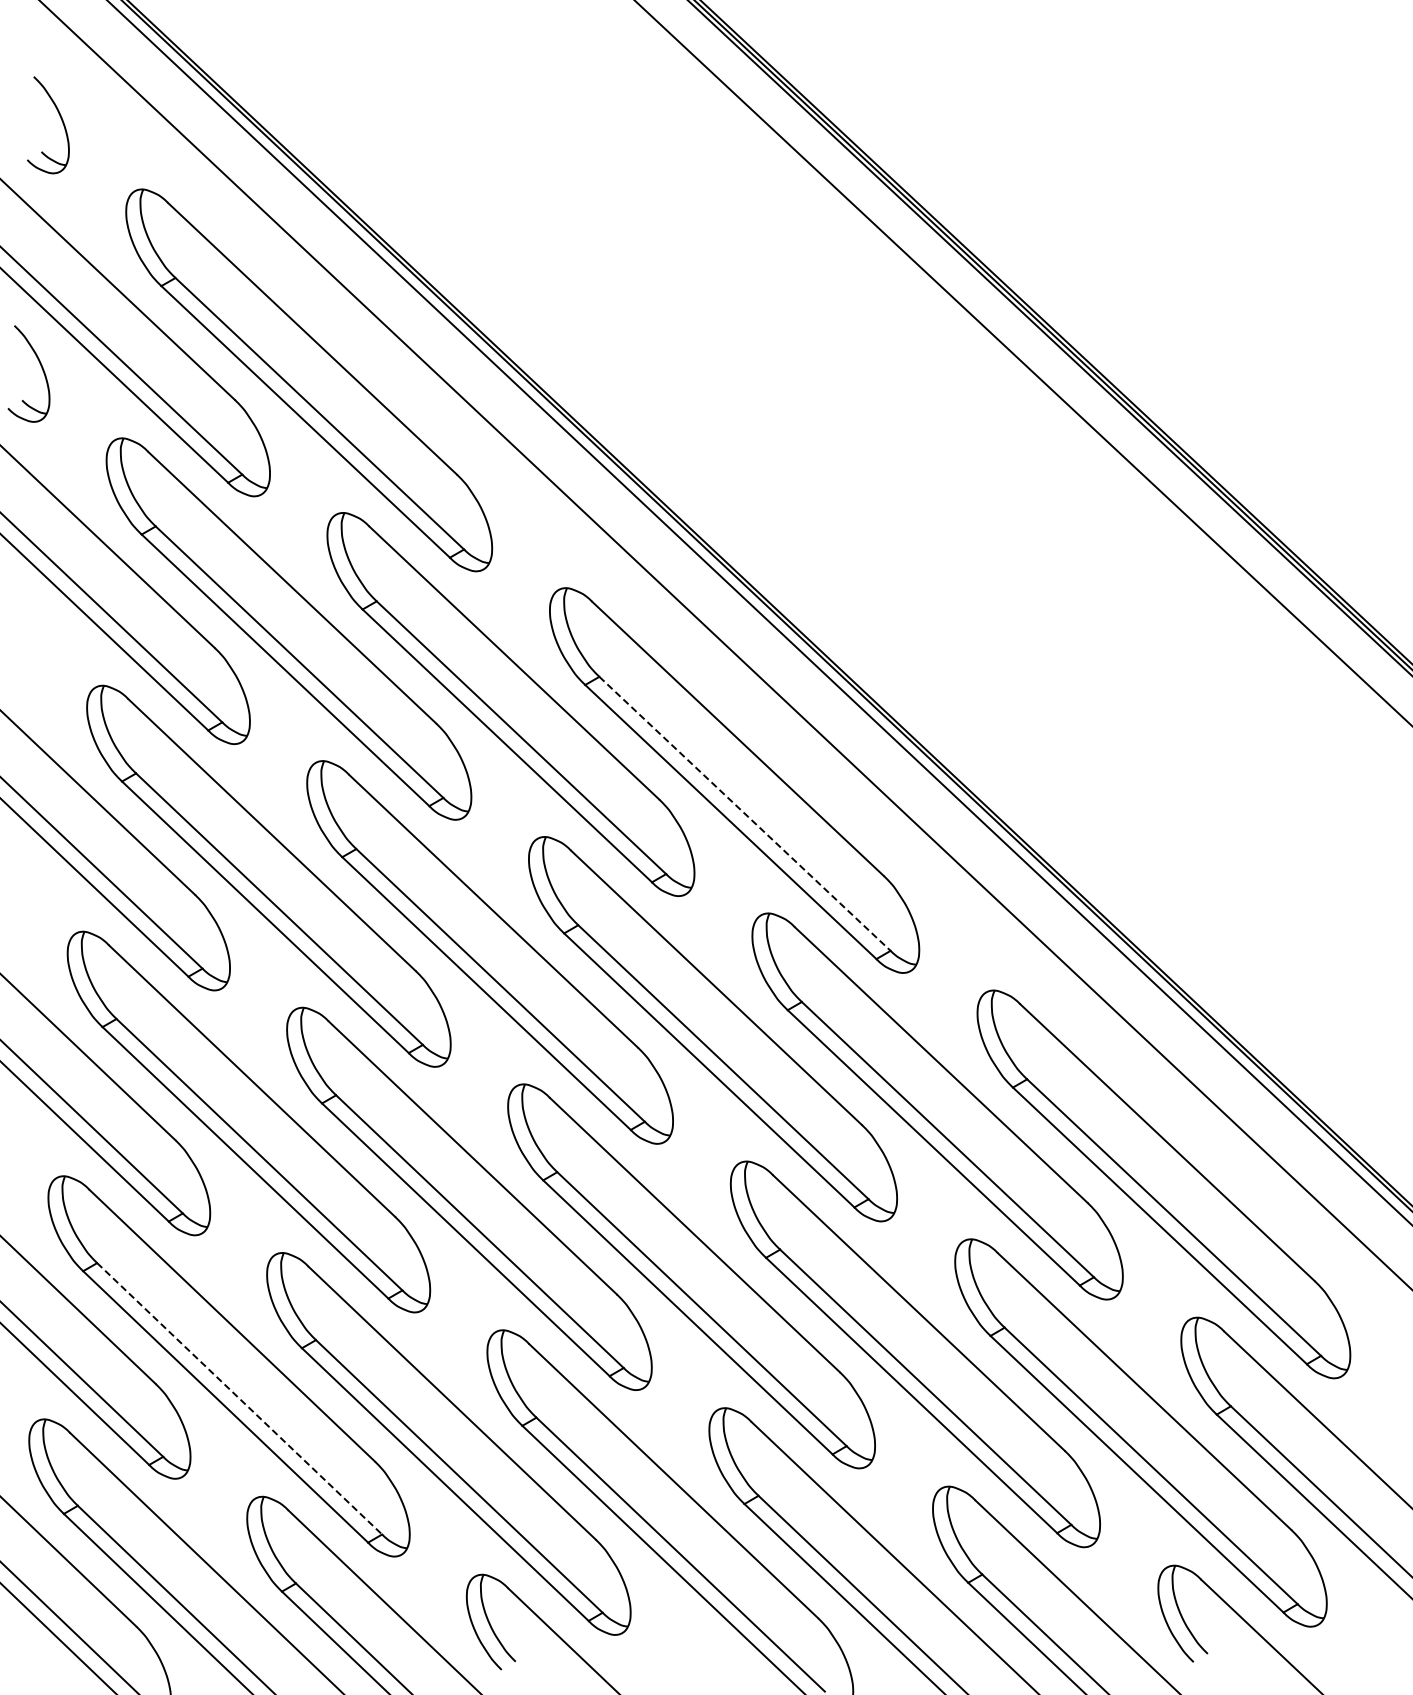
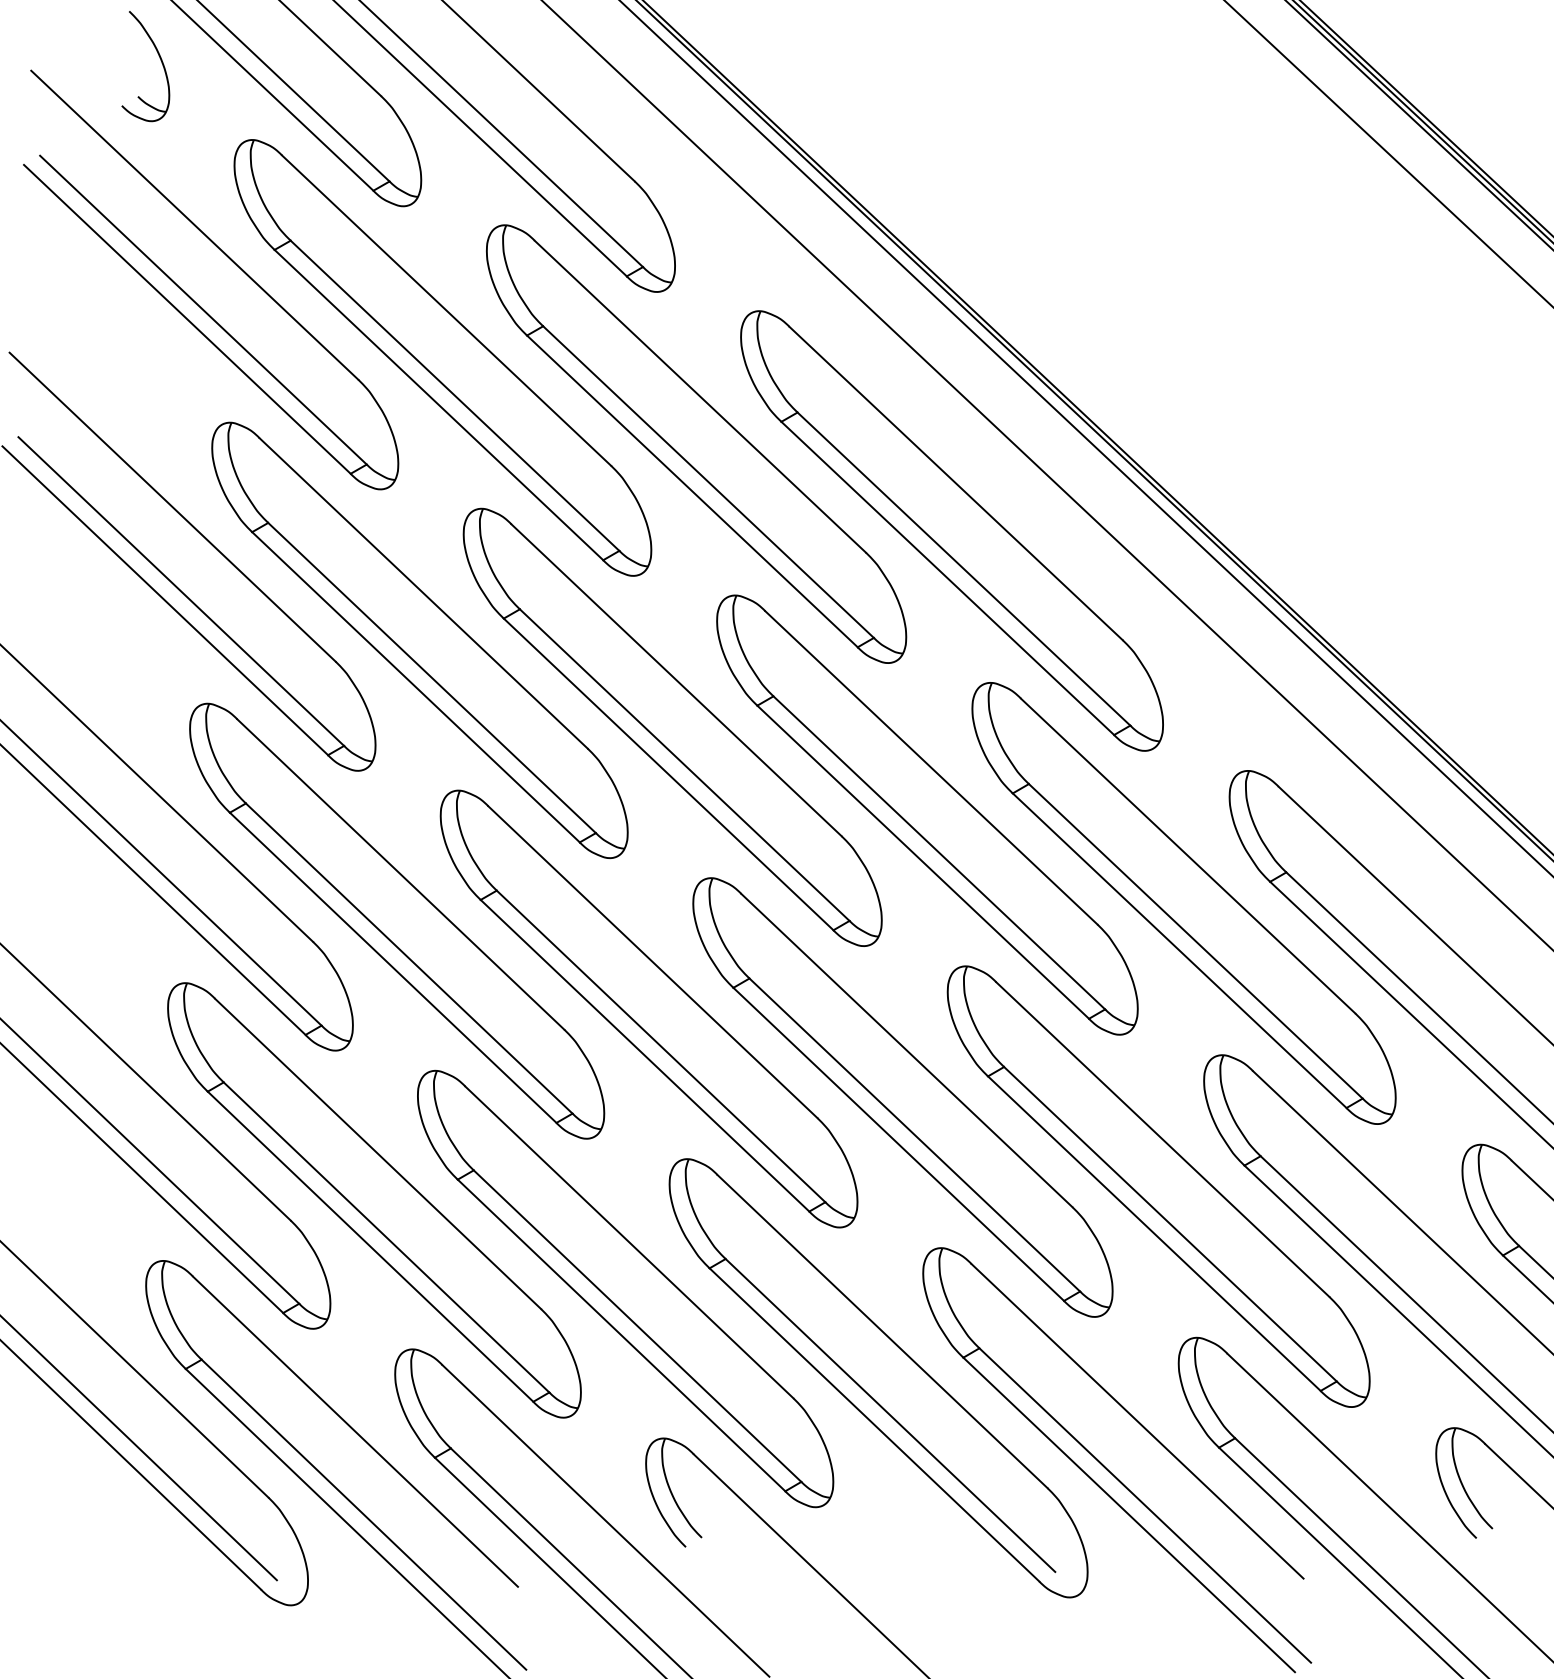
line: (745, 813) -> (964, 568), dashed -> solid
line: (239, 1398) -> (386, 1237), dashed -> solid

